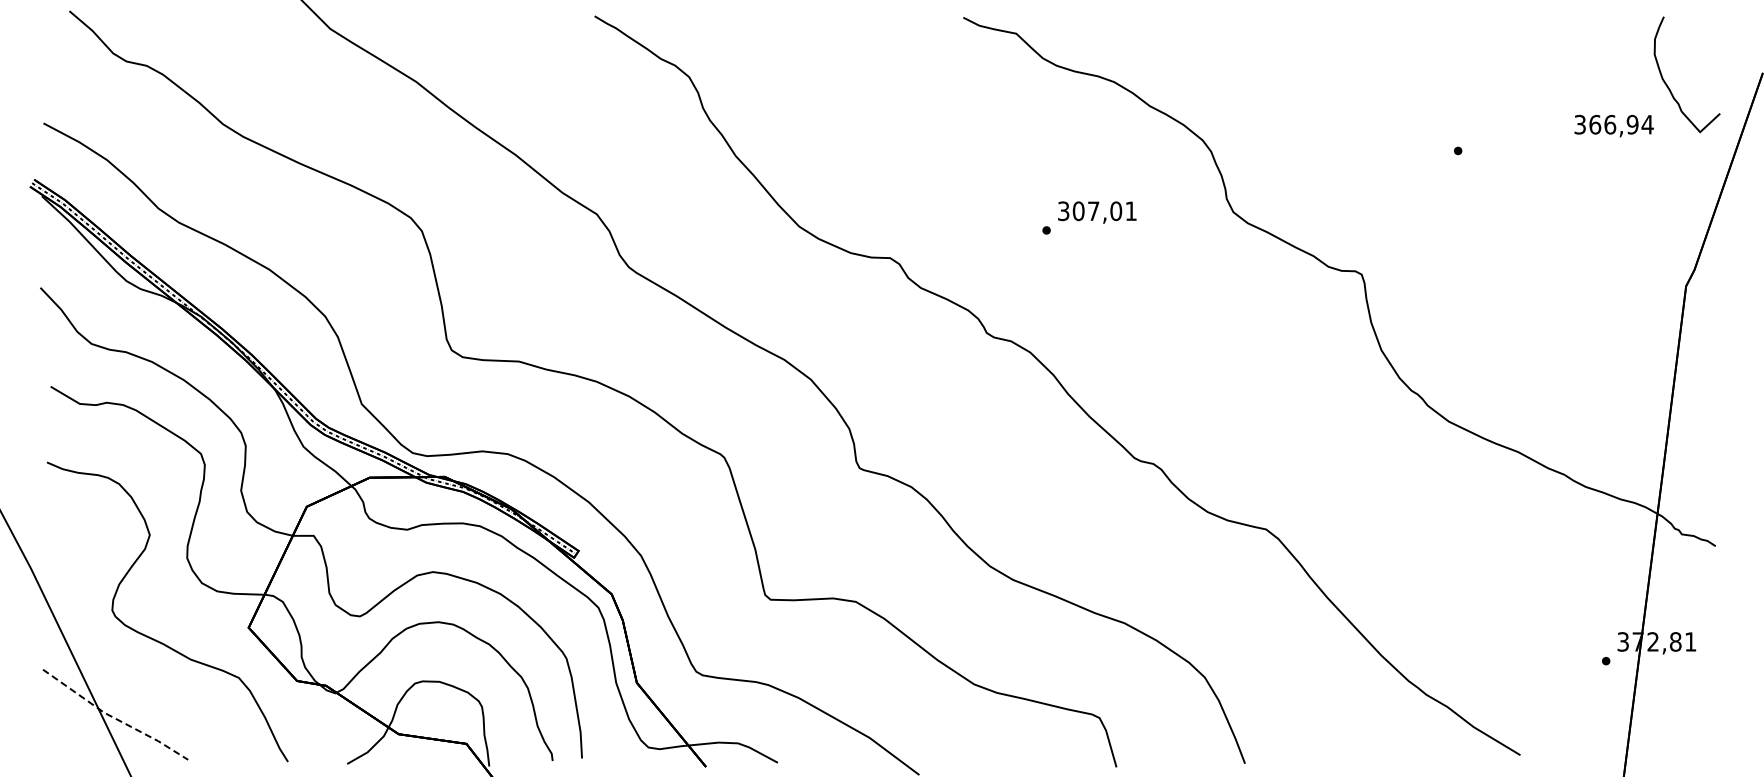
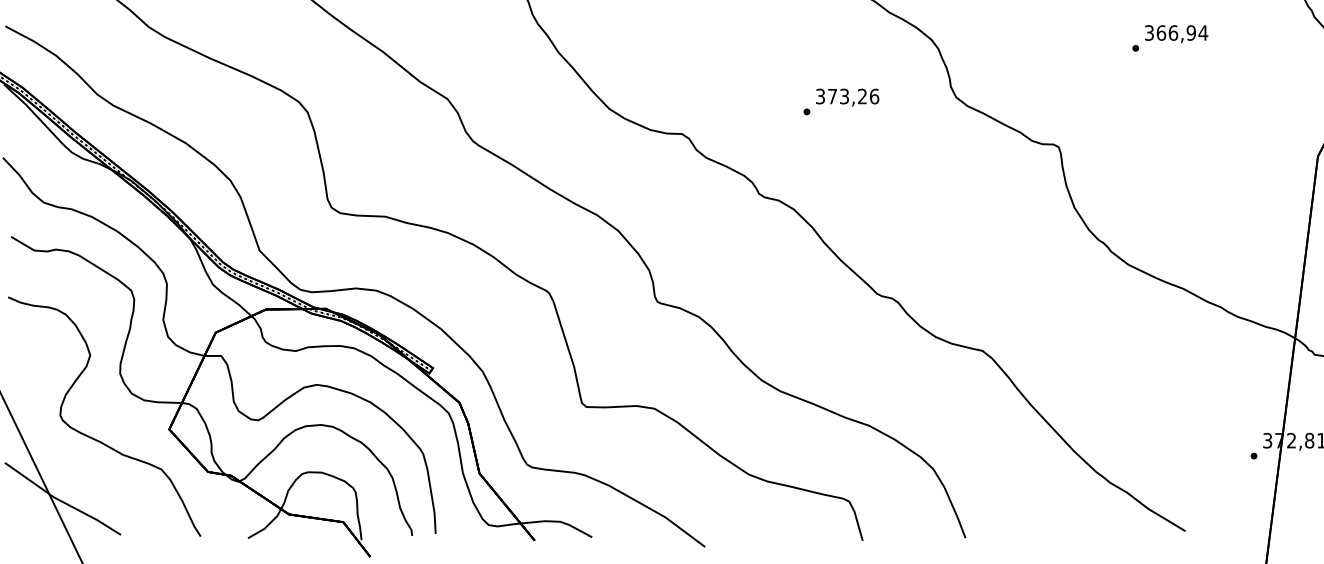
text: (1613, 125) -> (1176, 33), moved
text: (1104, 211) -> (853, 96), 307,01 -> 373,26
line: (114, 718) -> (62, 501), dashed -> solid

